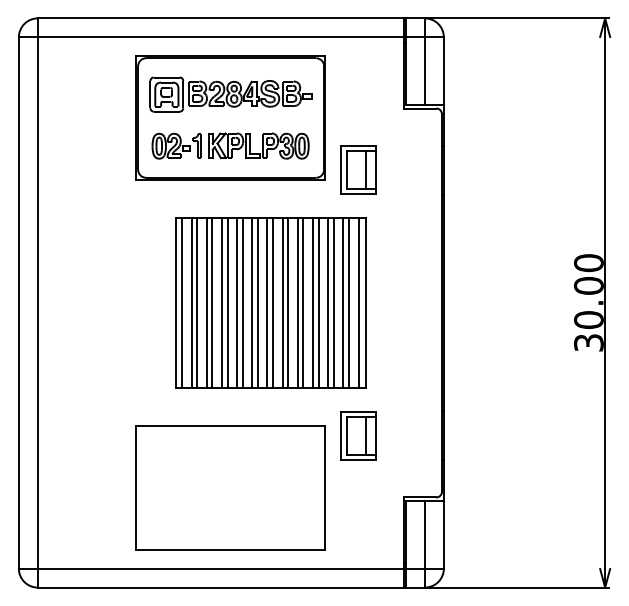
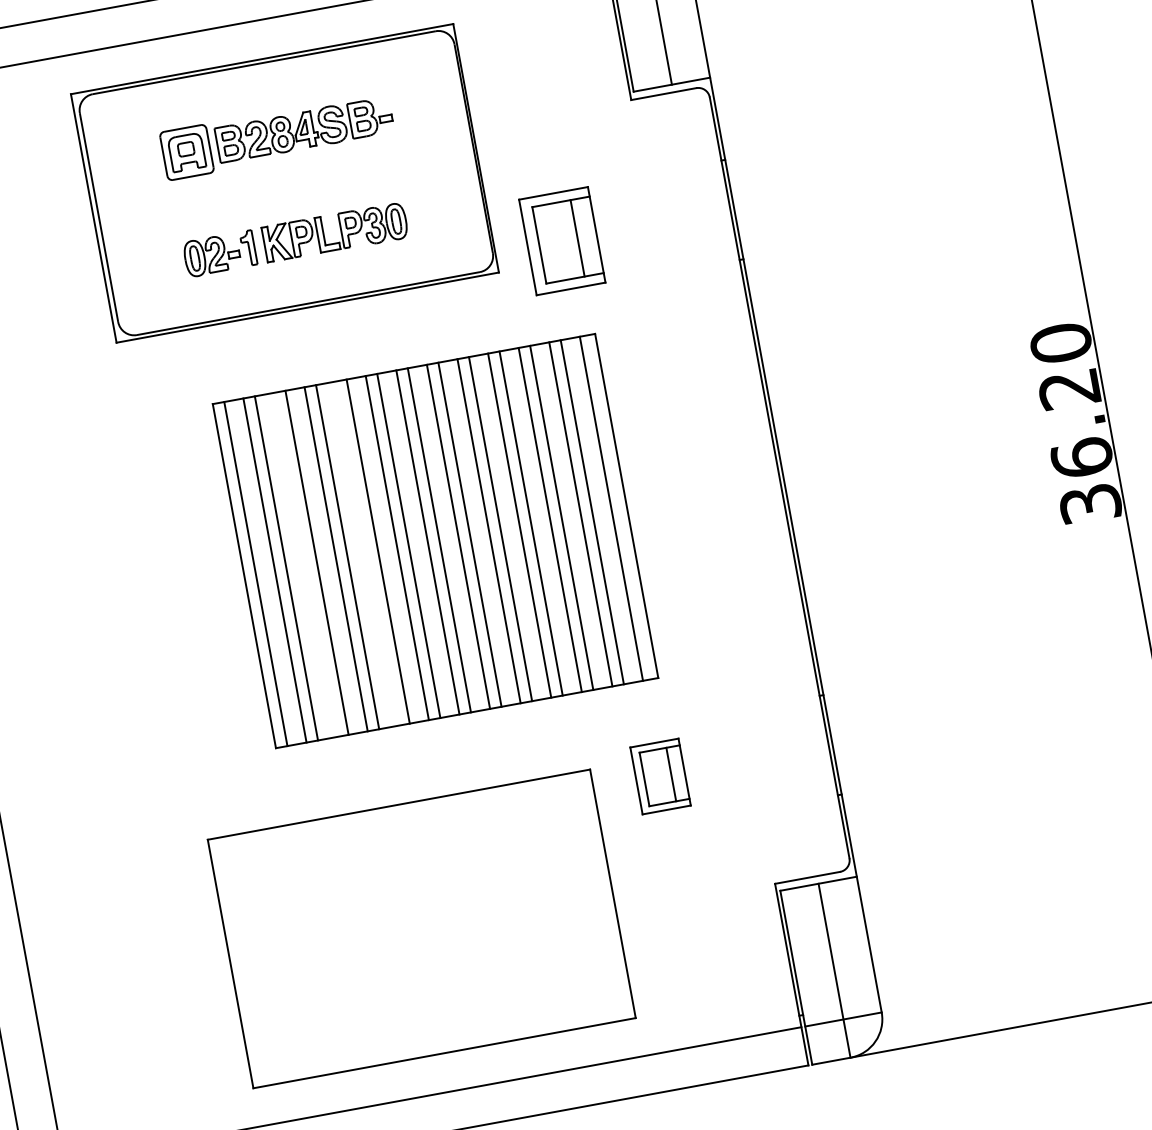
part: (230, 94) -> (276, 135), size x0.7
part: (230, 145) -> (295, 238), size x0.7
line: (206, 302) -> (304, 564), removed
line: (237, 302) -> (367, 552), removed
text: (588, 302) -> (1074, 422), 30.00 -> 36.20
part: (358, 435) -> (660, 775), size x0.7

